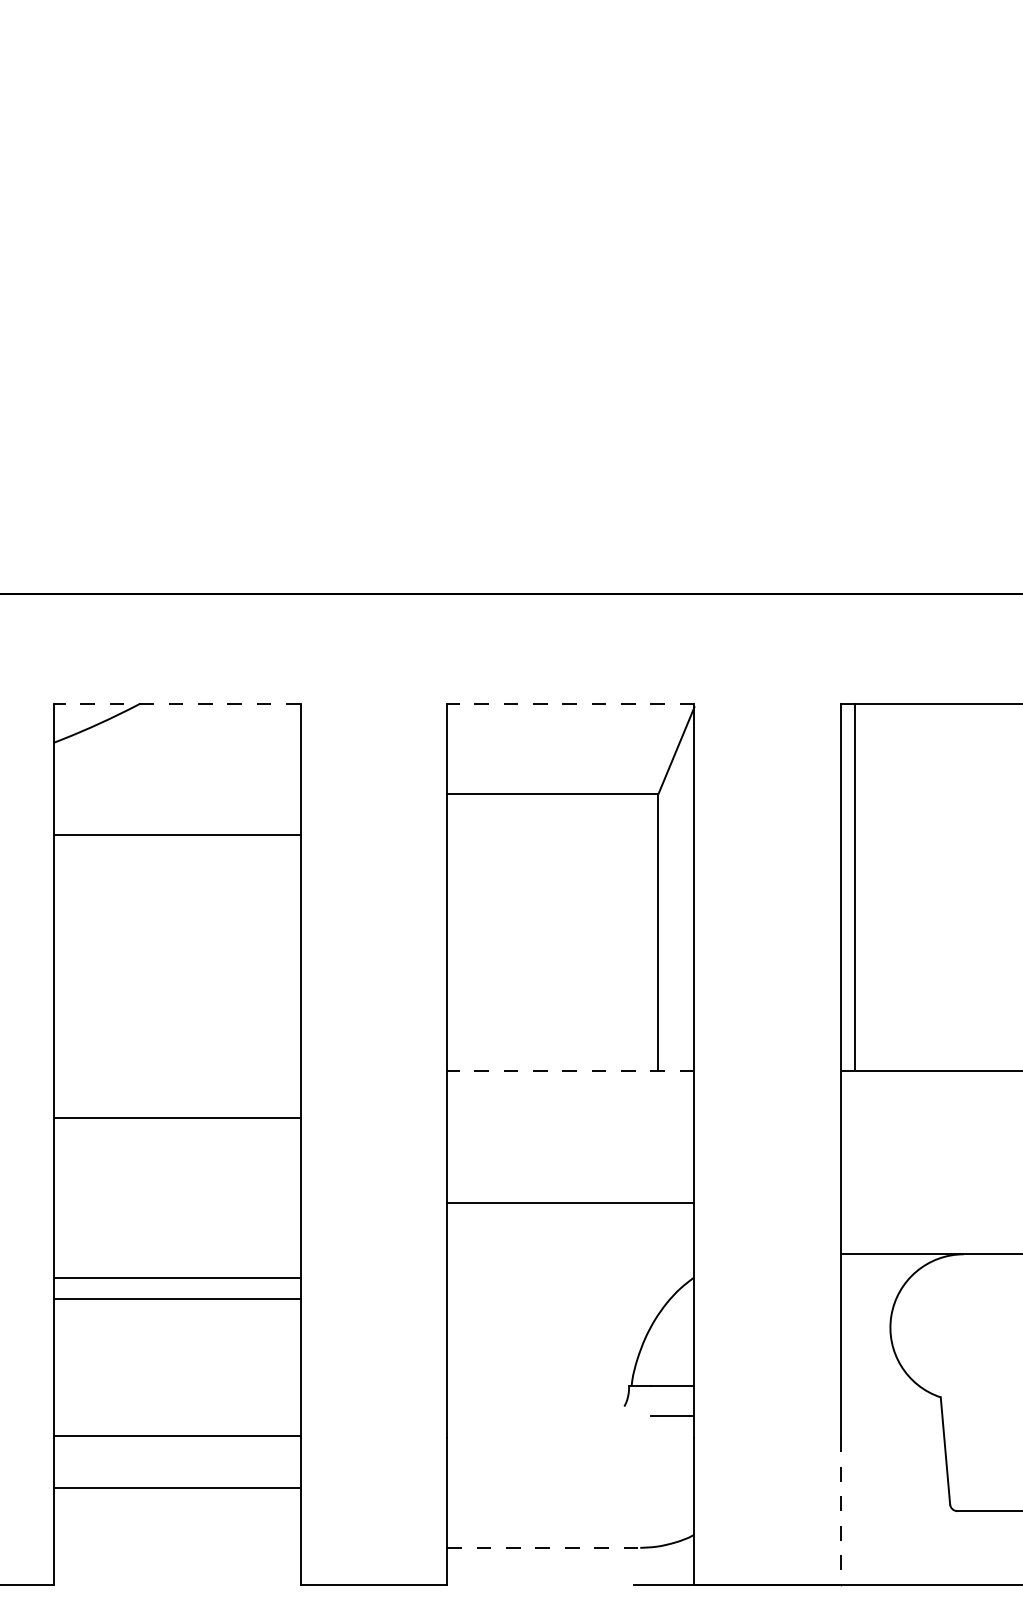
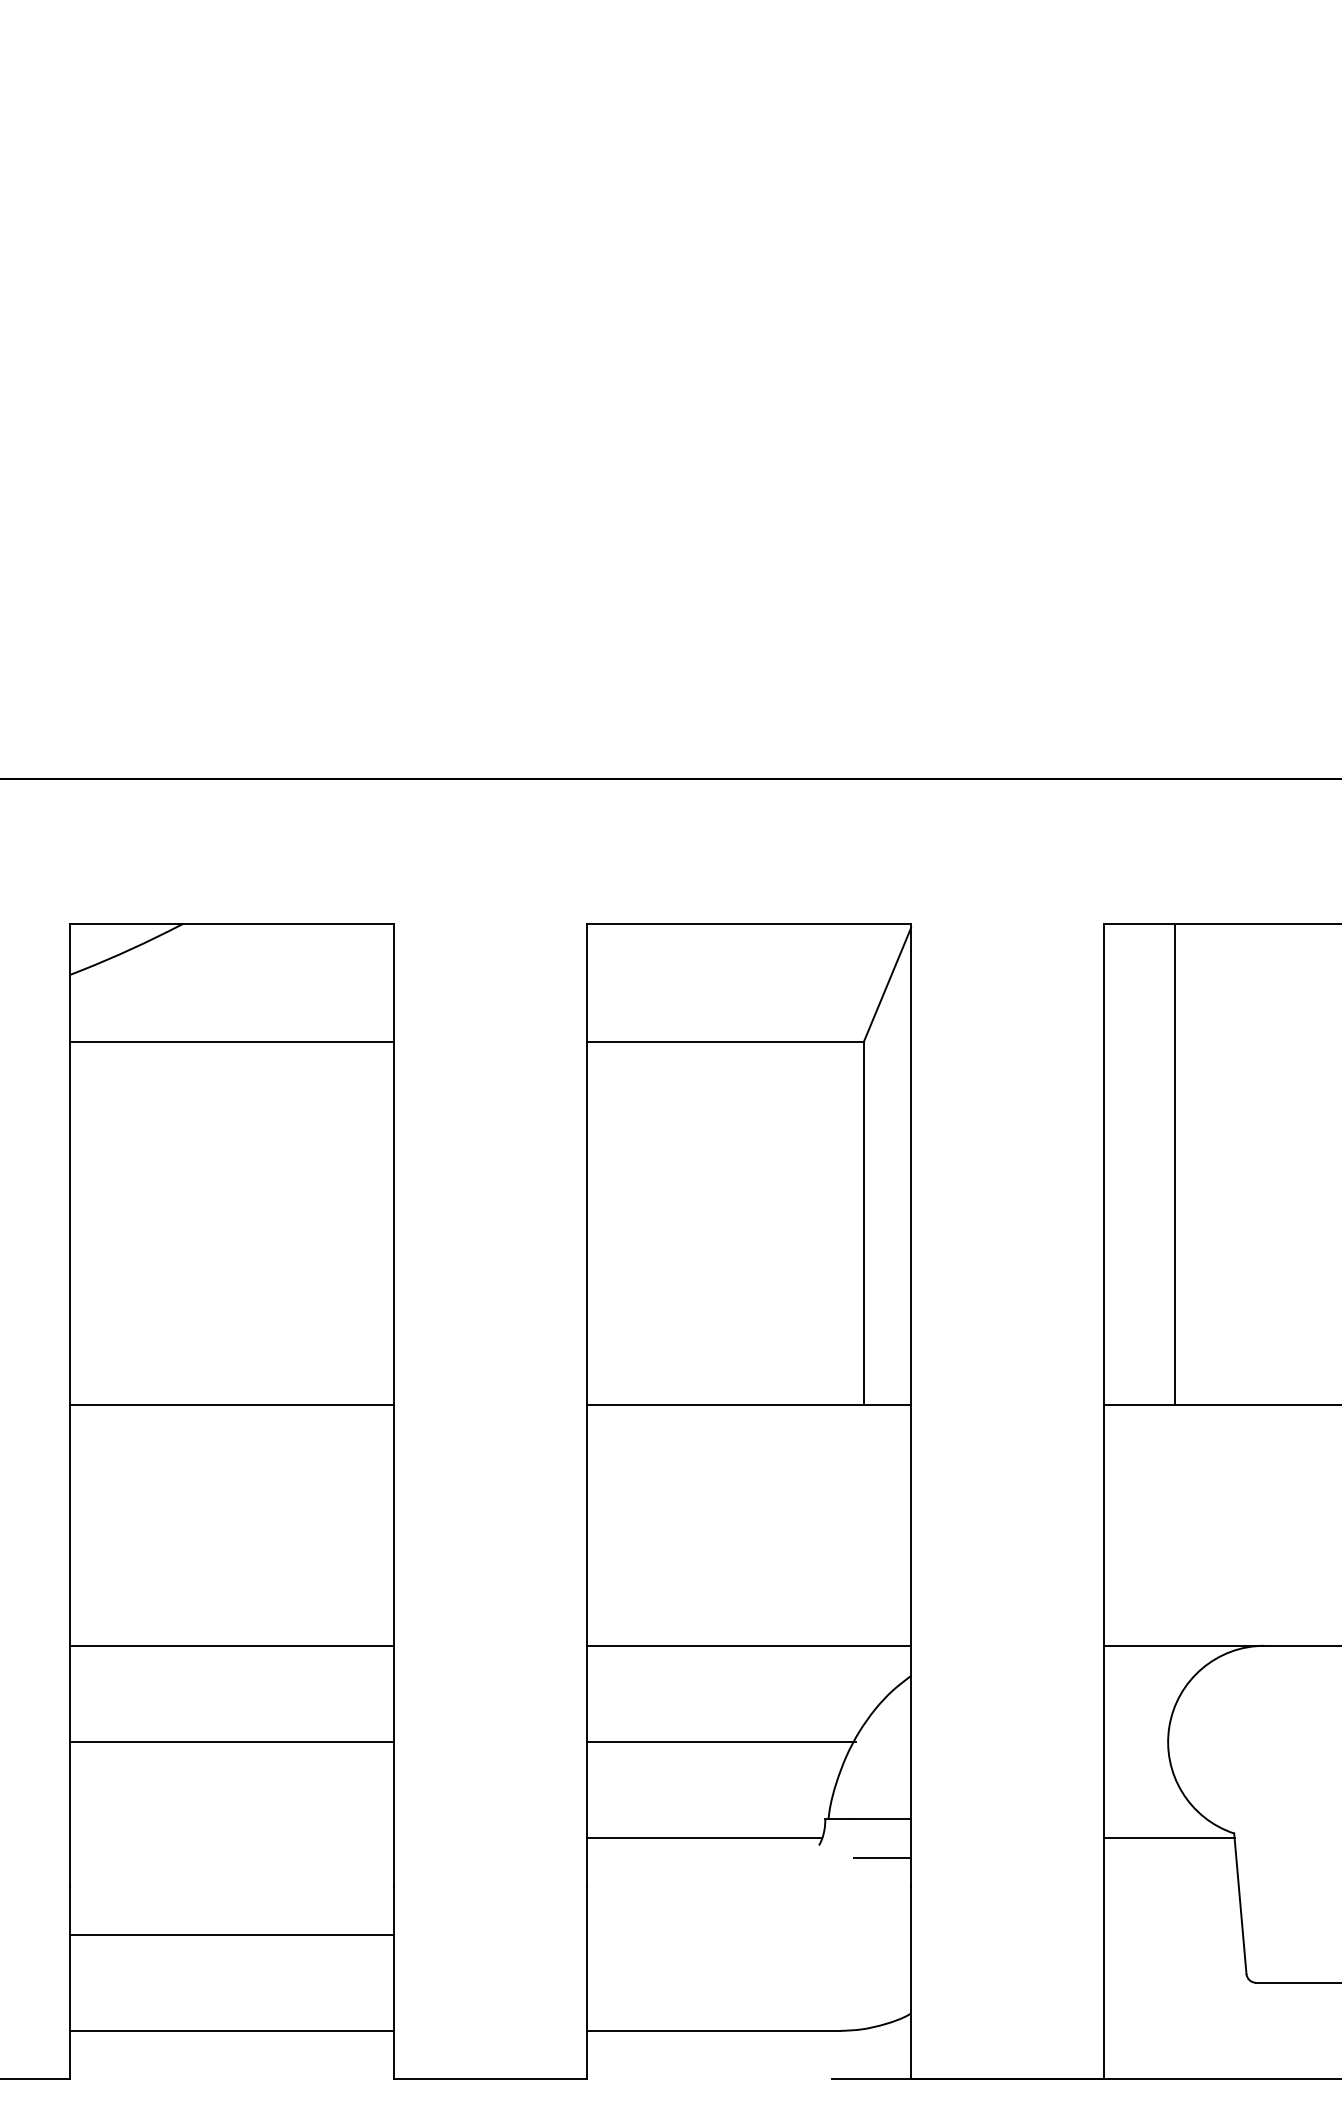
line: (176, 703) -> (231, 923), dashed -> solid
line: (570, 703) -> (748, 923), dashed -> solid
line: (177, 834) -> (232, 1042), moved
line: (854, 887) -> (1174, 1164), moved
line: (570, 1071) -> (748, 1405), dashed -> solid
line: (177, 1118) -> (232, 1405), moved
line: (570, 1203) -> (748, 1645), moved
line: (177, 1278) -> (232, 1742), moved
line: (177, 1298) -> (232, 1645), moved
line: (549, 1328) -> (720, 1742), added
line: (537, 1401) -> (704, 1838), added
line: (890, 1401) -> (1168, 1838), added
line: (177, 1436) -> (232, 1934), moved
line: (177, 1487) -> (232, 2030), moved
line: (841, 1511) -> (1103, 1983), dashed -> solid
line: (543, 1547) -> (713, 2030), dashed -> solid

